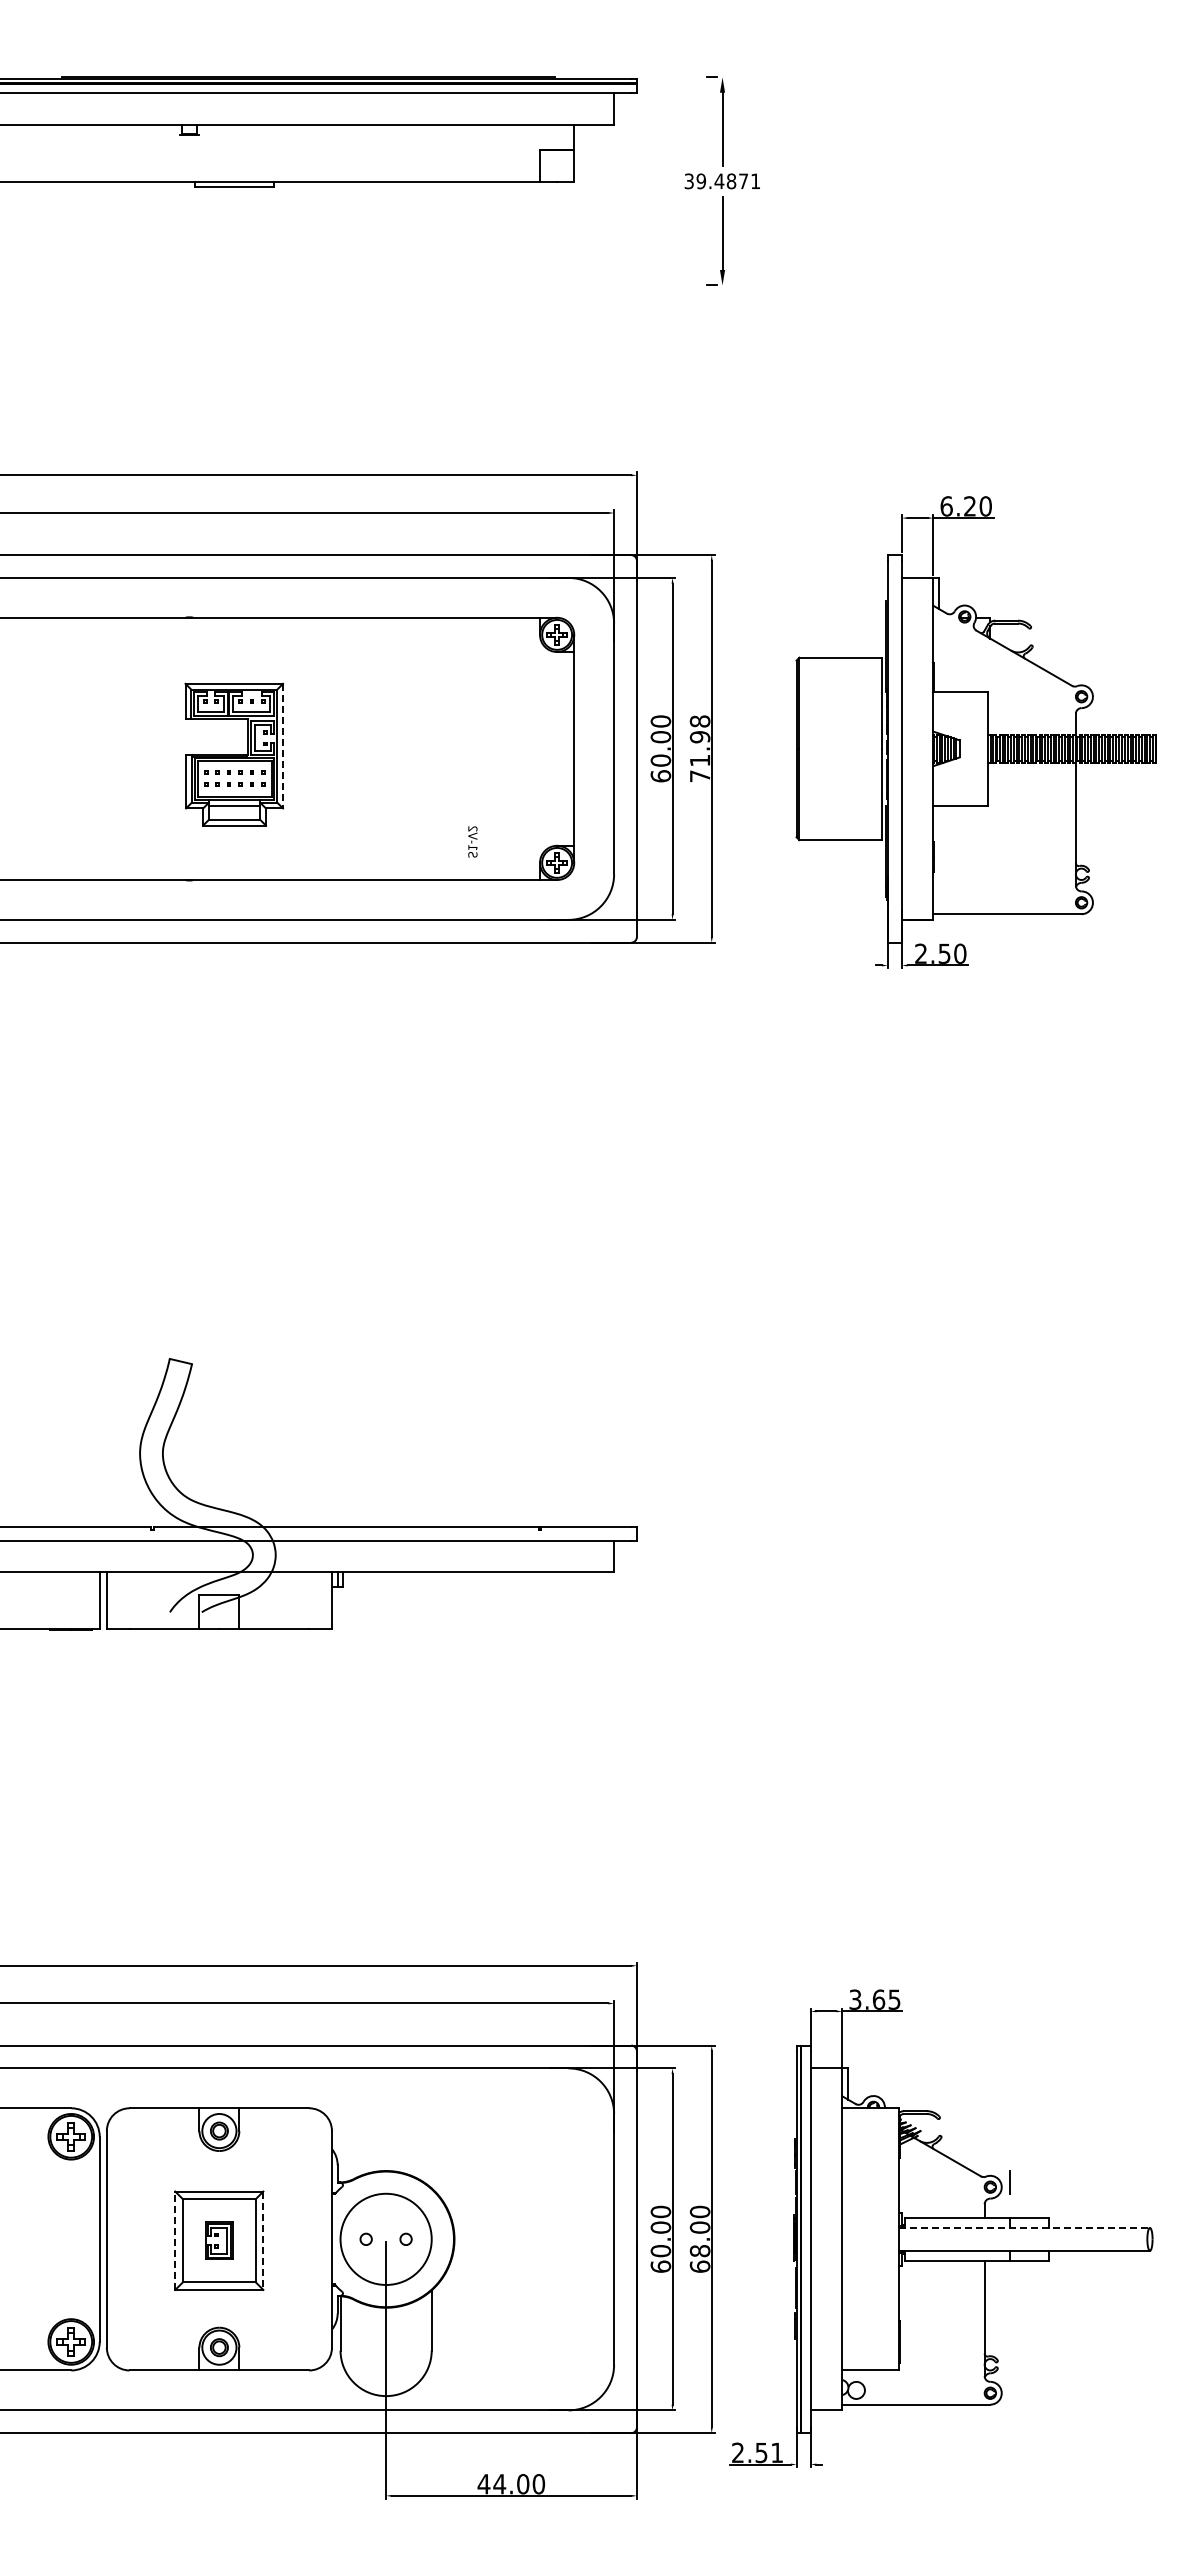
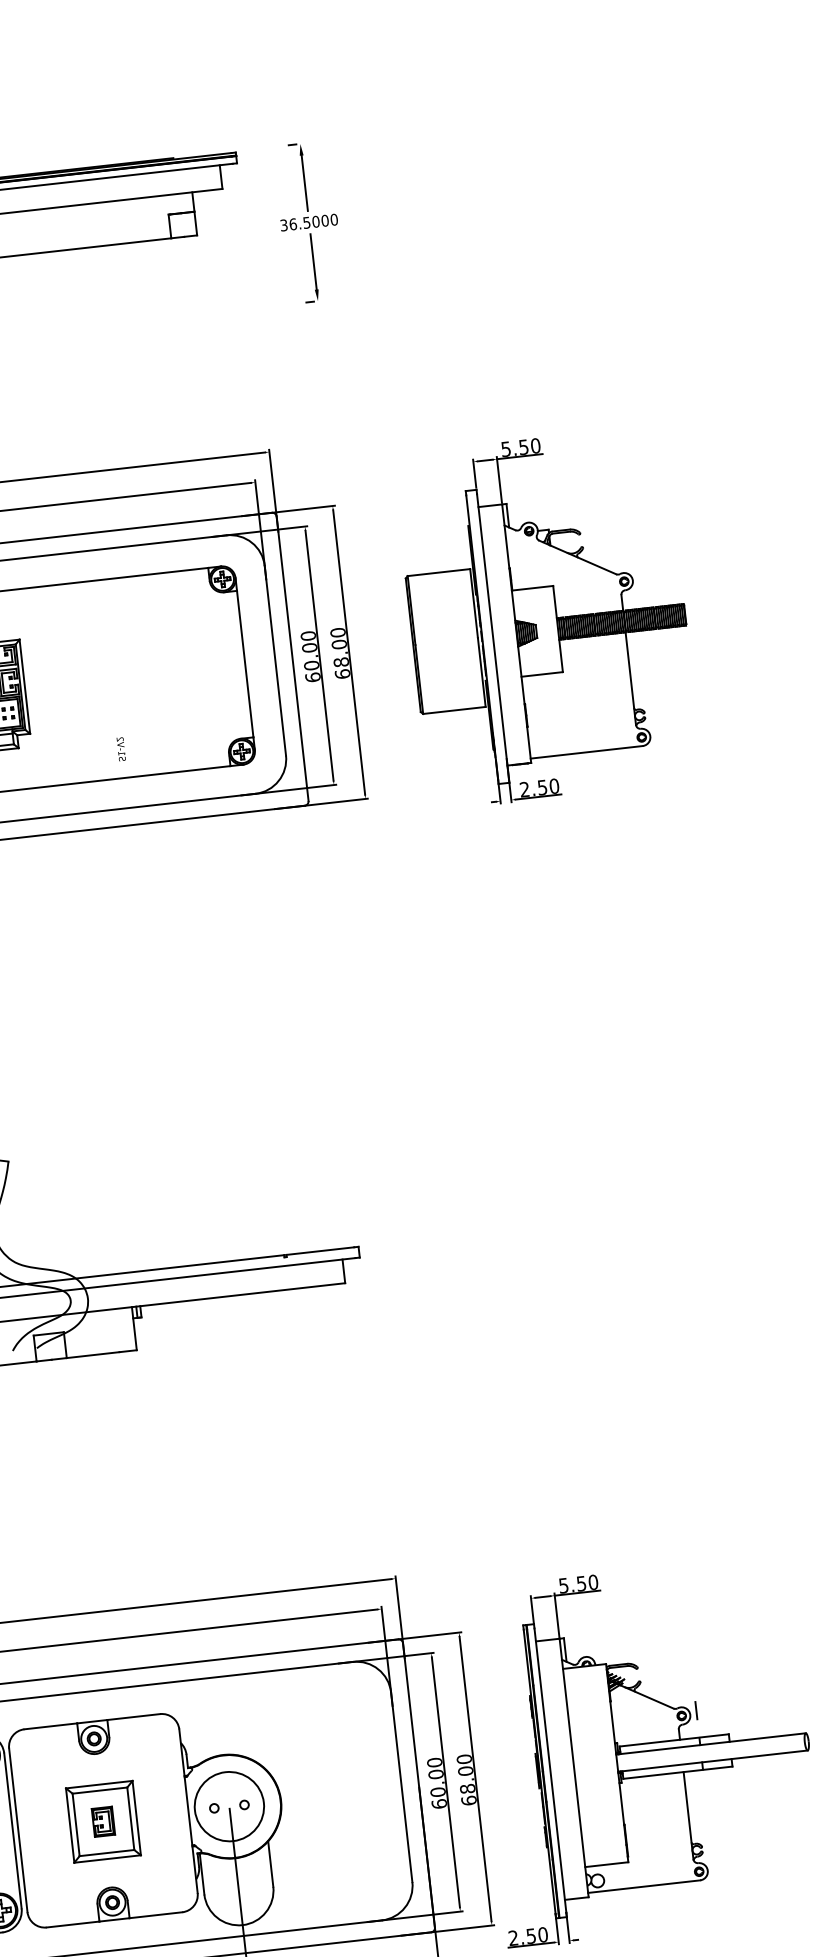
text: (728, 181) -> (313, 222), 39.4871 -> 36.5000
text: (957, 506) -> (514, 448), 6.20 -> 5.50
line: (283, 746) -> (25, 686), dashed -> solid
text: (699, 748) -> (339, 653), 71.98 -> 68.00
text: (472, 841) -> (121, 748), moved
text: (875, 1999) -> (578, 1583), 3.65 -> 5.50
line: (1025, 2227) -> (711, 1743), dashed -> solid
line: (175, 2240) -> (70, 1825), dashed -> solid
line: (263, 2241) -> (136, 1818), dashed -> solid
text: (777, 2452) -> (543, 1934), 2.51 -> 2.50

